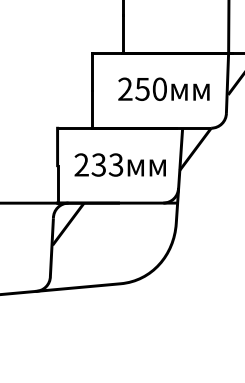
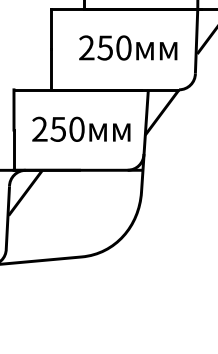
text: (107, 164) -> (67, 128), 233 -> 250

